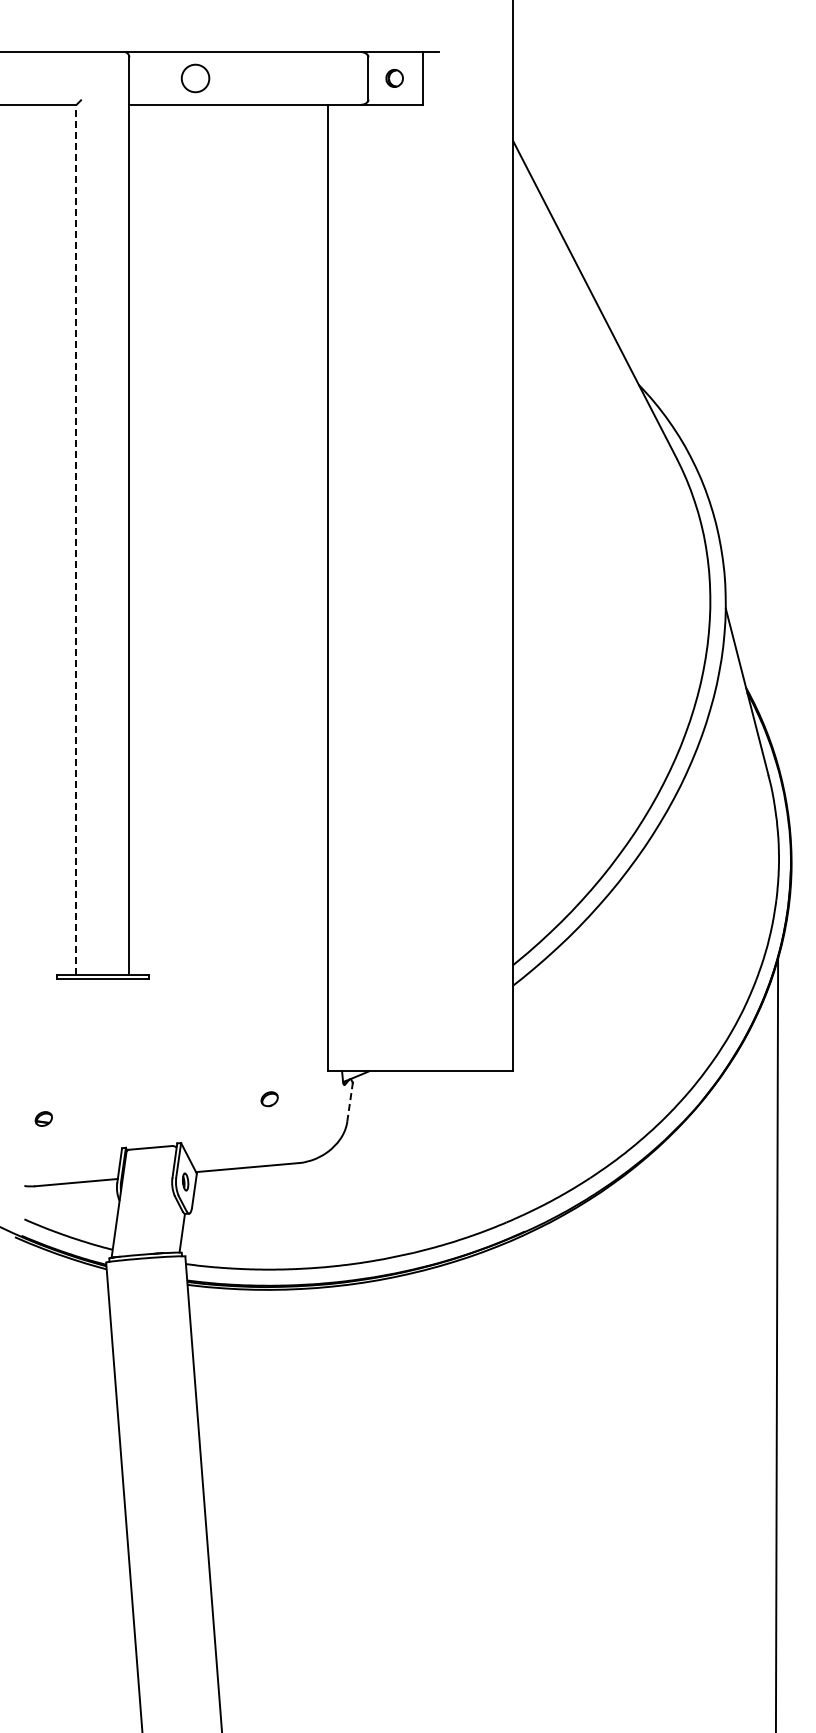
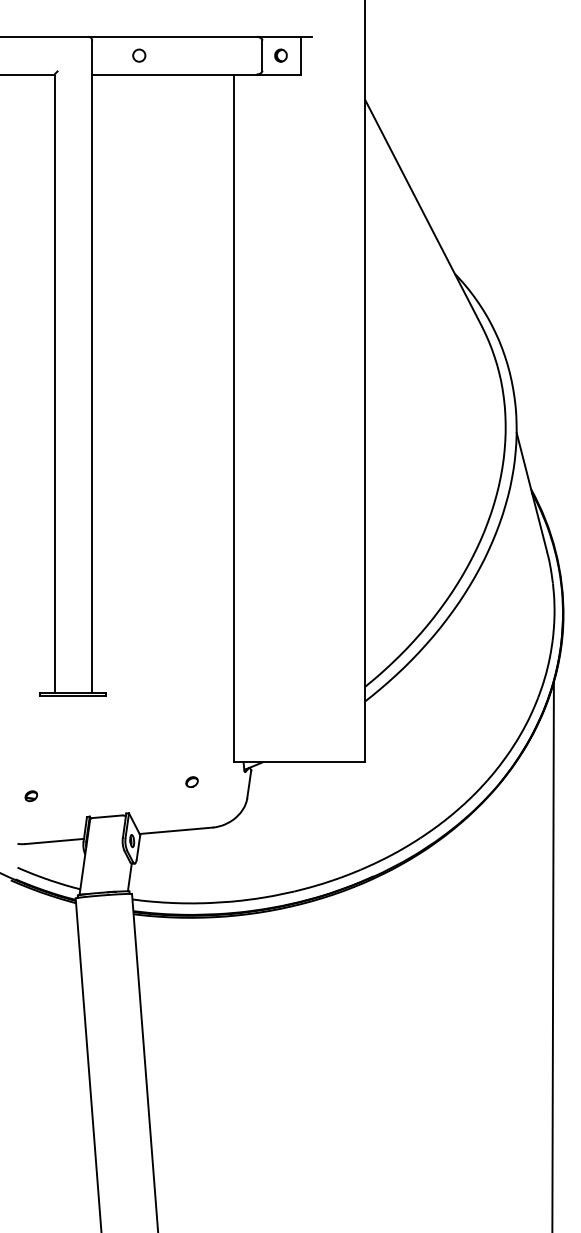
circle: (195, 78) -> (139, 55), size x0.62
line: (76, 539) -> (54, 383), dashed -> solid
line: (350, 1102) -> (249, 784), dashed -> solid

